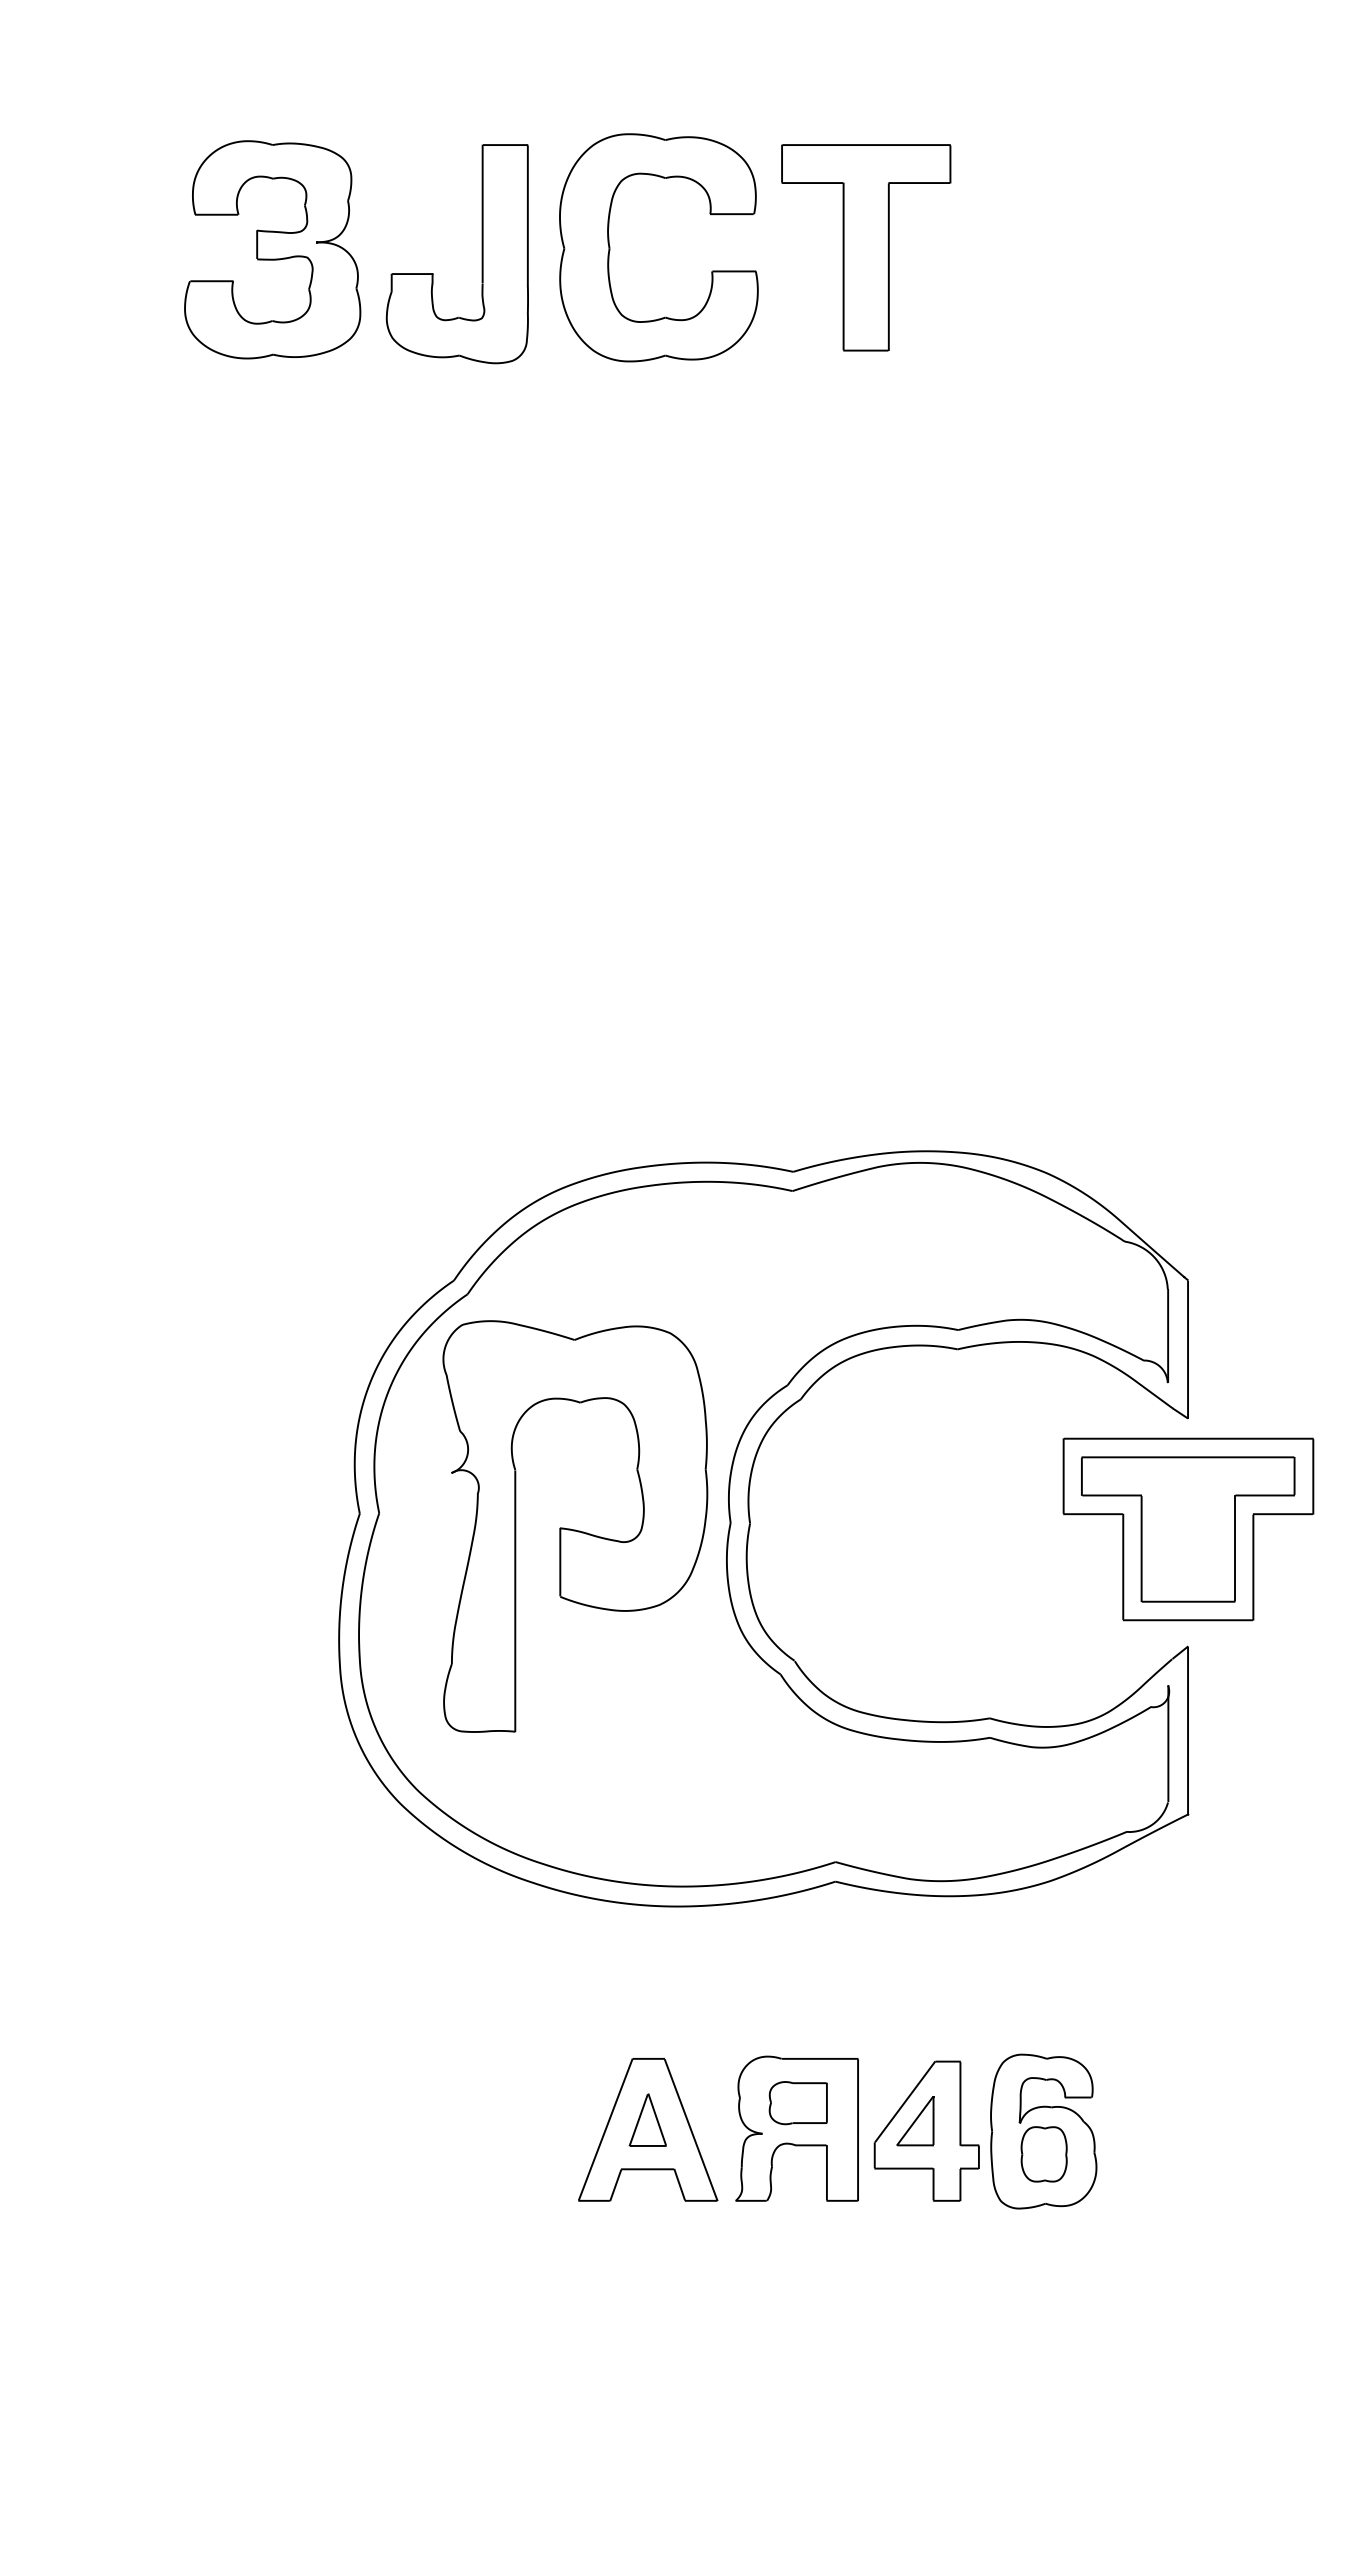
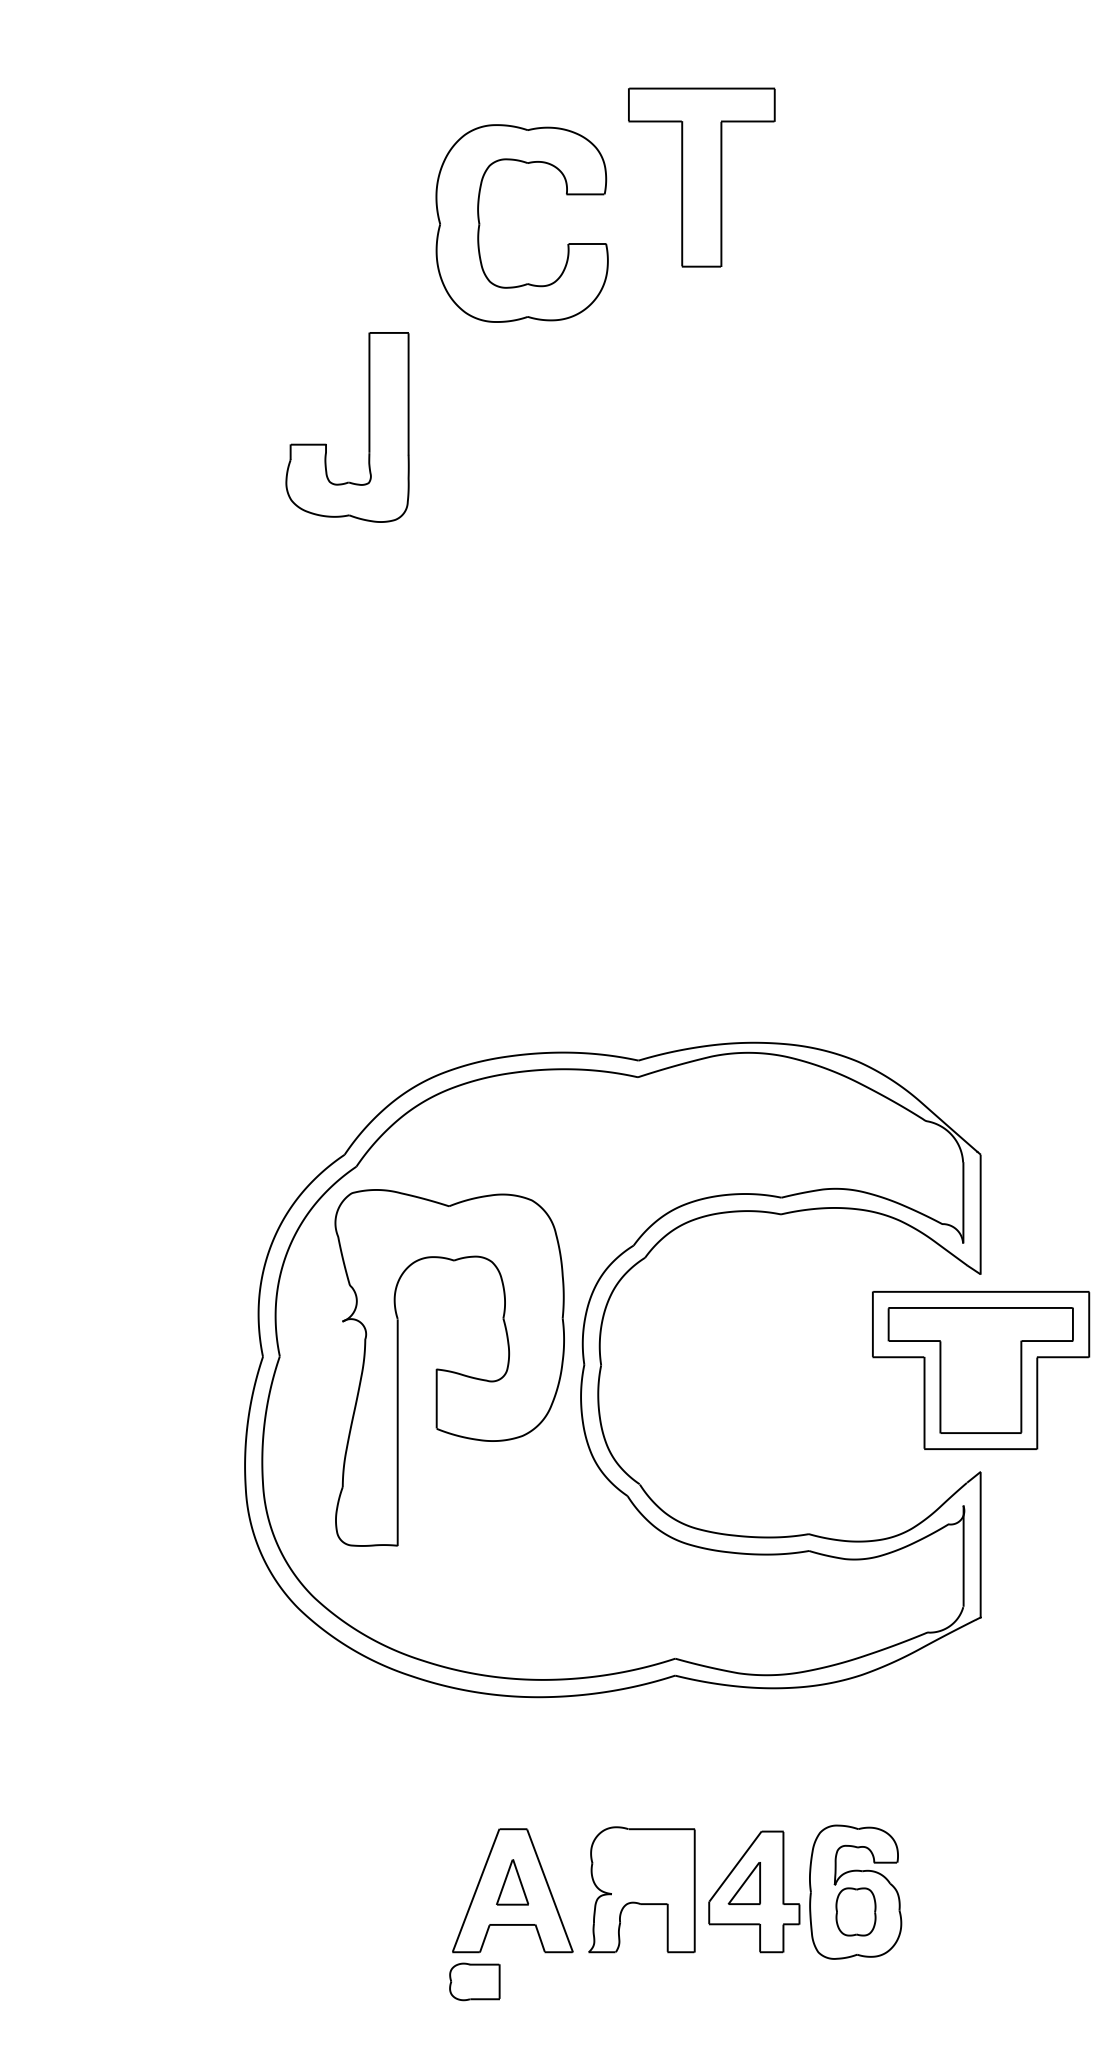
part: (610, 247) -> (480, 223), moved
part: (866, 247) -> (702, 177), moved
part: (272, 249) -> (187, 261), removed
part: (481, 254) -> (368, 427), moved
part: (797, 2103) -> (474, 1982), moved

